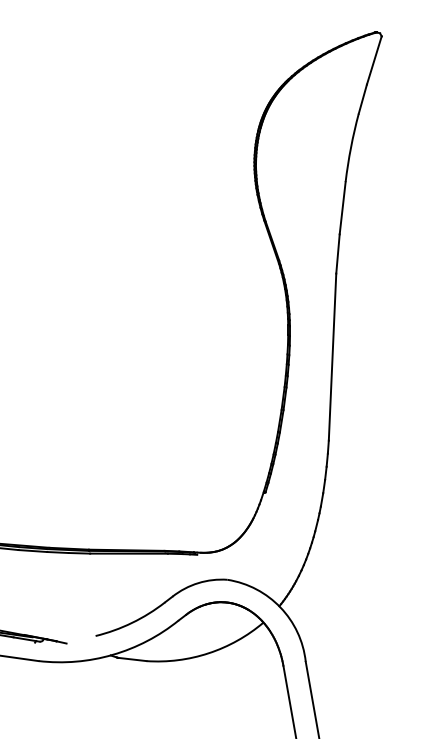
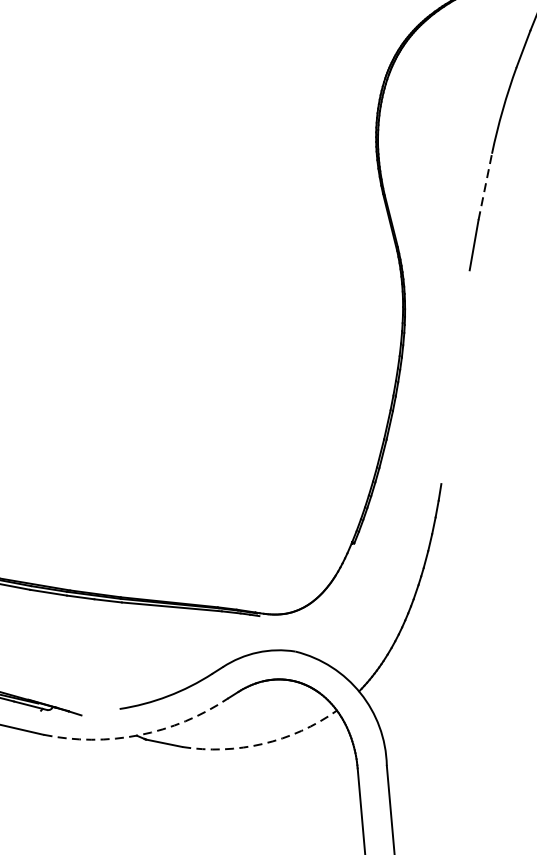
line: (342, 207) -> (485, 185), solid -> dashed
line: (332, 356) -> (455, 376), removed
arc: (208, 653) -> (262, 744), solid -> dashed
arc: (112, 654) -> (139, 734), solid -> dashed

